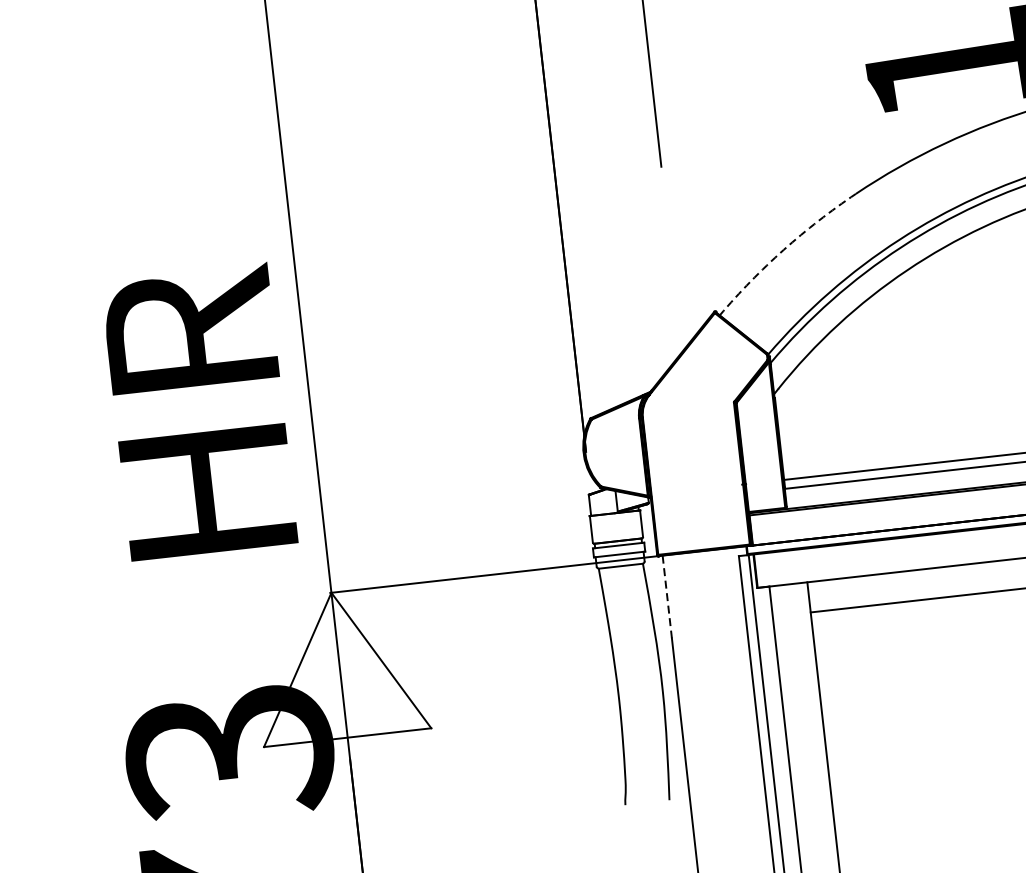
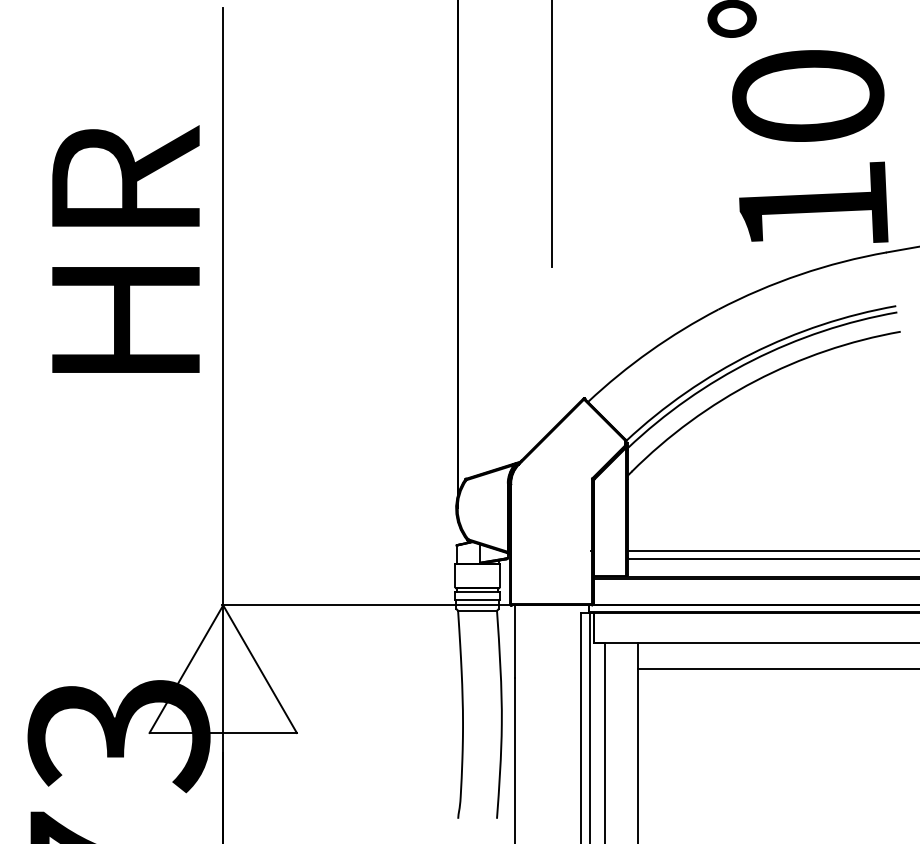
arc: (783, 250) -> (649, 351), dashed -> solid
text: (198, 411) -> (125, 248), moved
line: (666, 597) -> (514, 642), dashed -> solid

